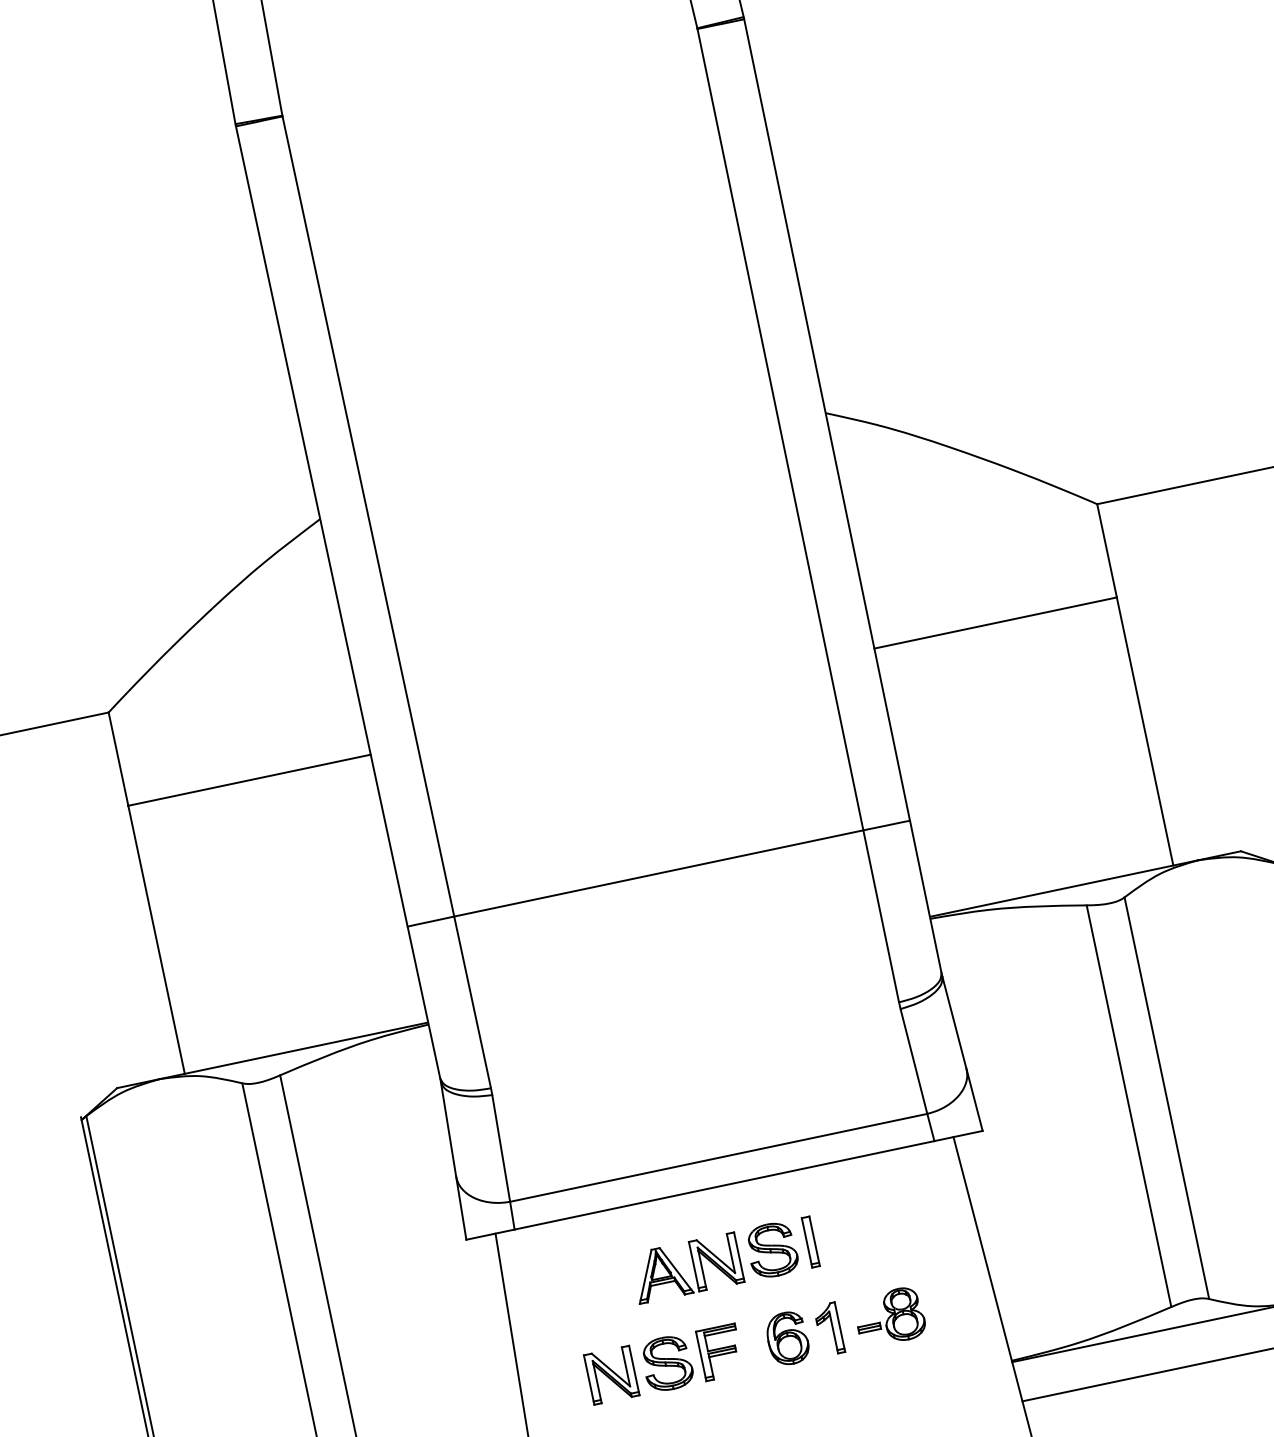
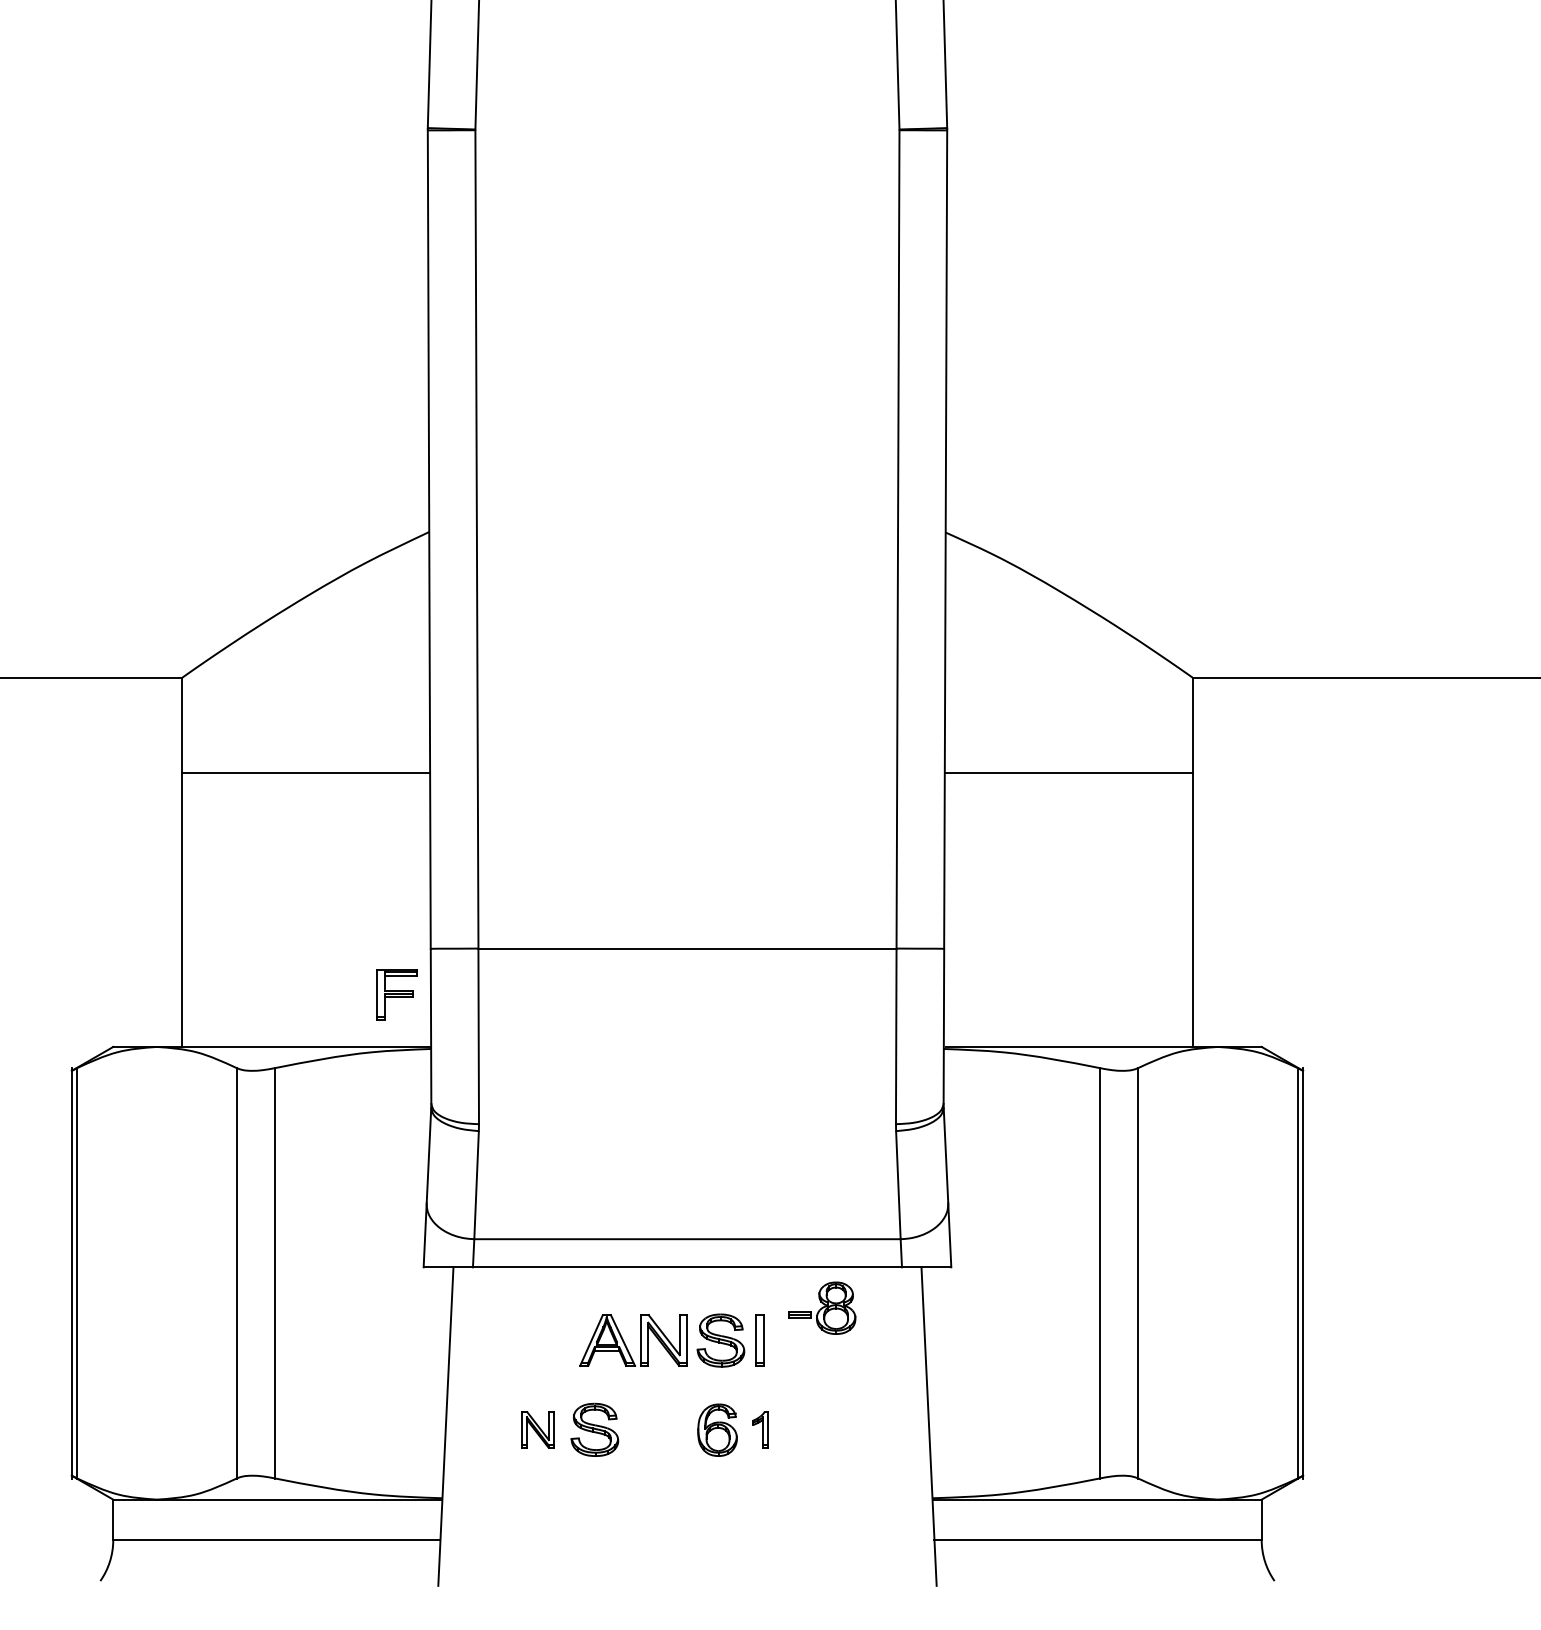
part: (890, 1316) -> (822, 1307), moved
part: (829, 1328) -> (760, 1429), size x0.7
part: (719, 1352) -> (396, 994), moved
part: (611, 1374) -> (537, 1429), size x0.7

